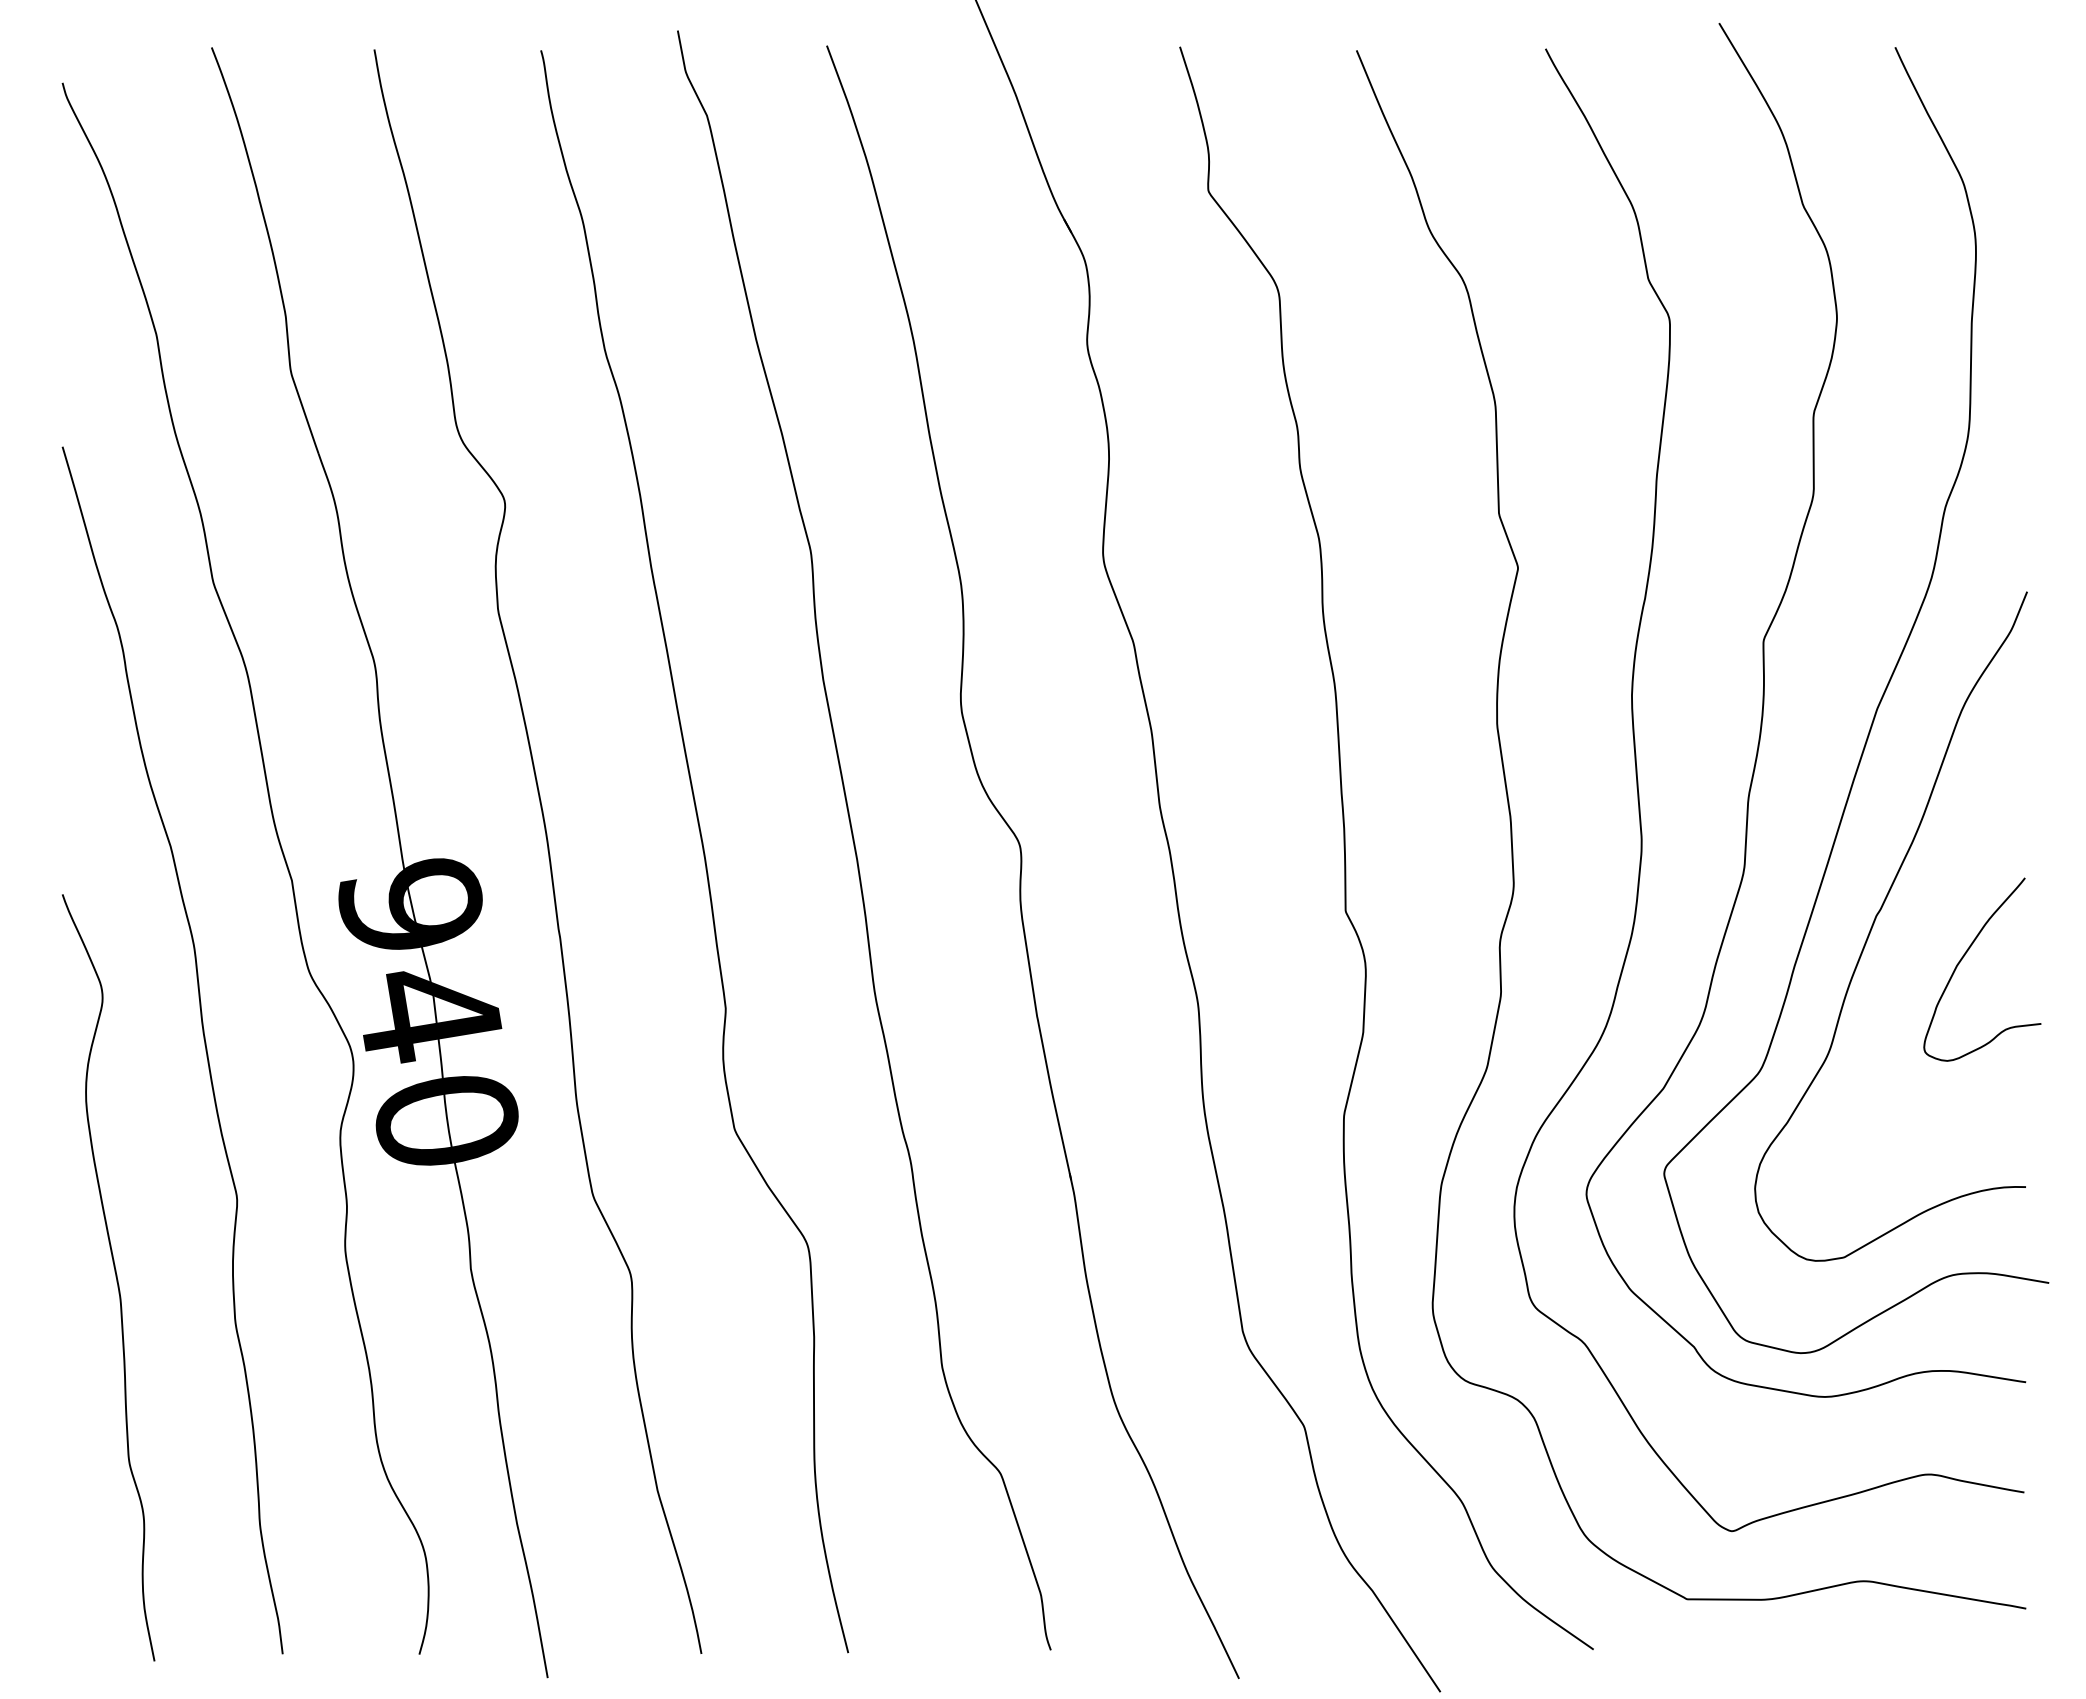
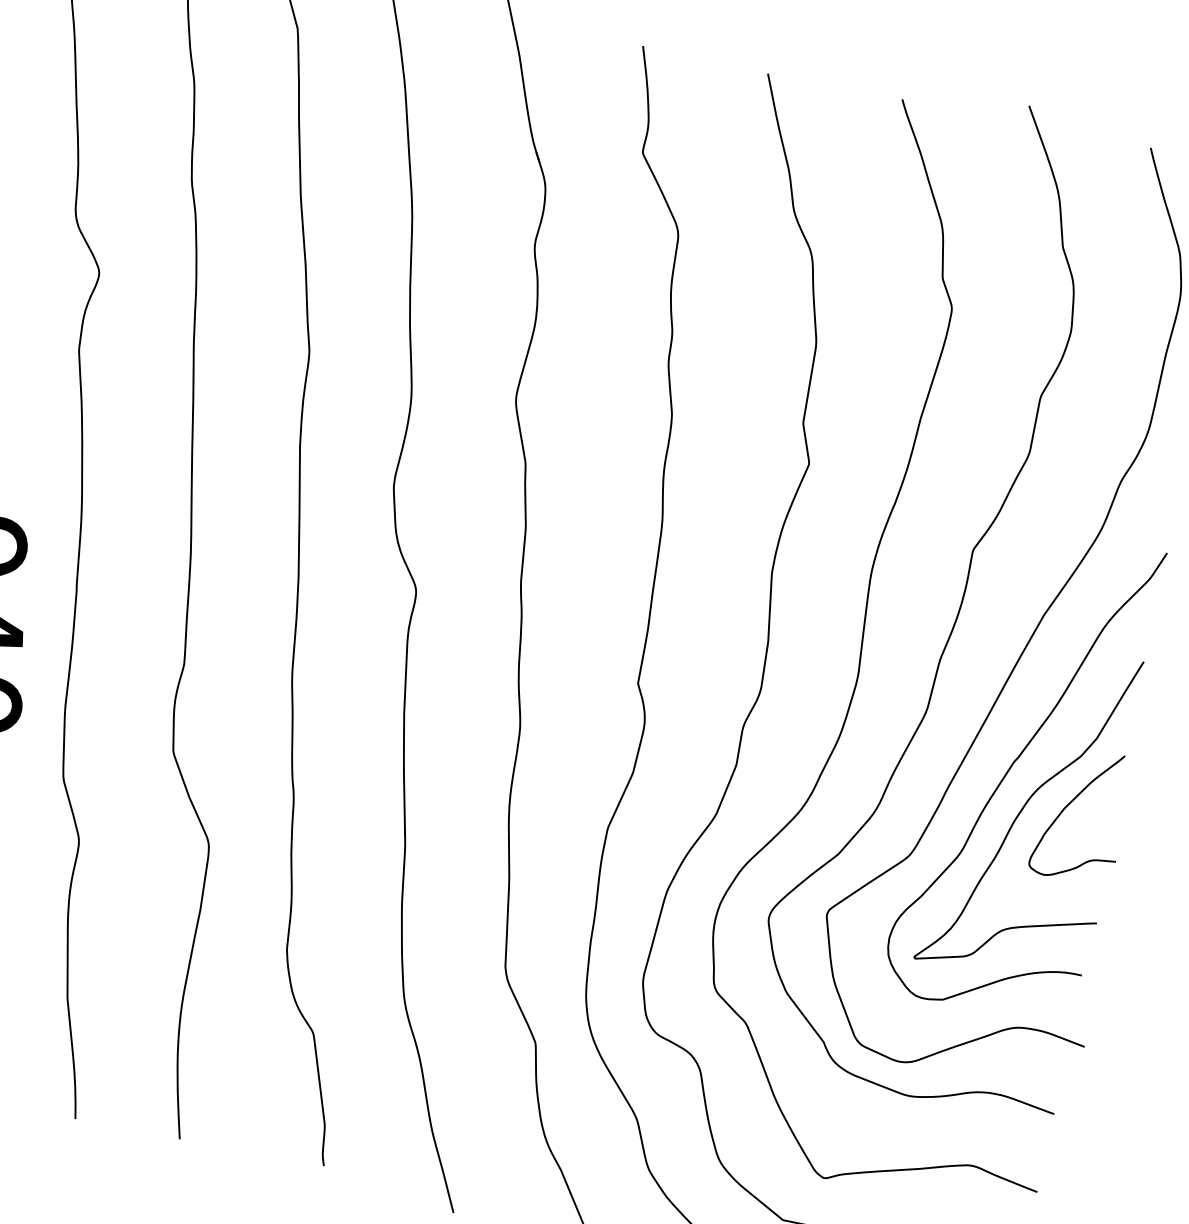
curve: (1902, 975) -> (1024, 807), added

